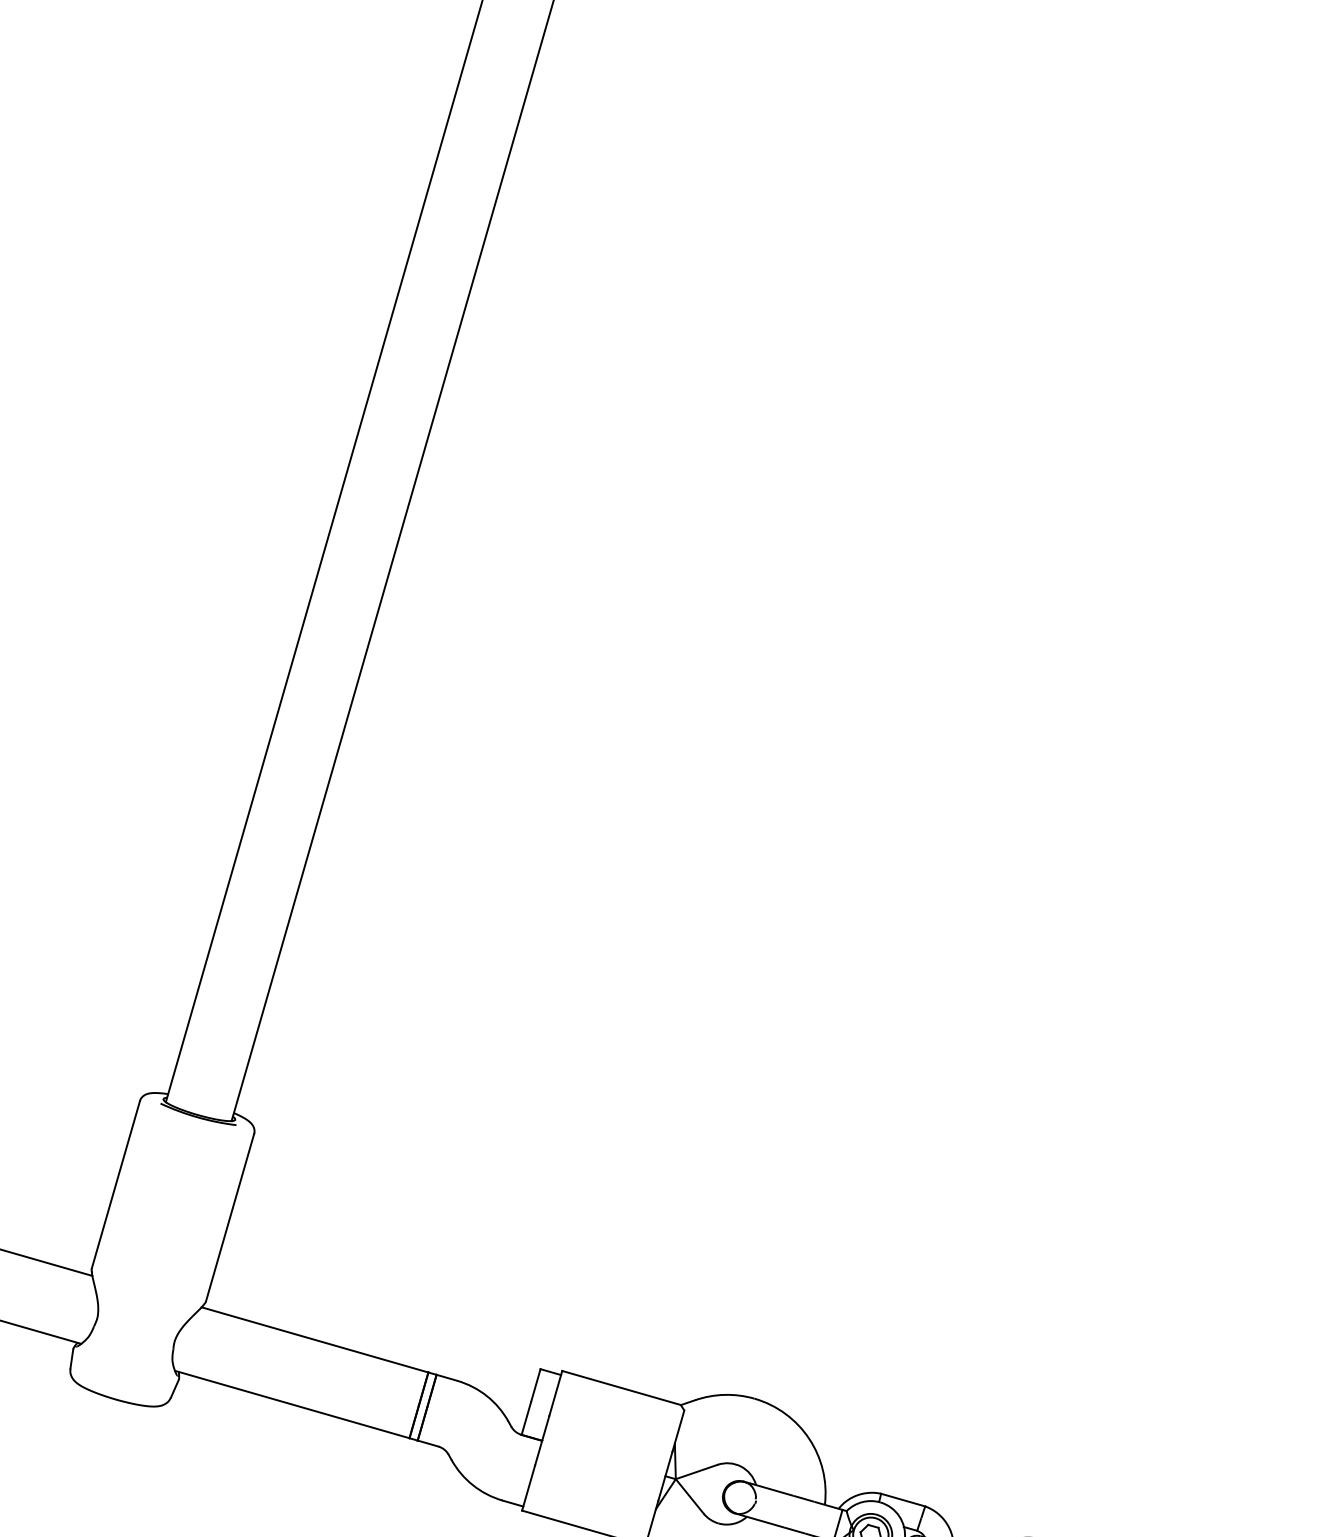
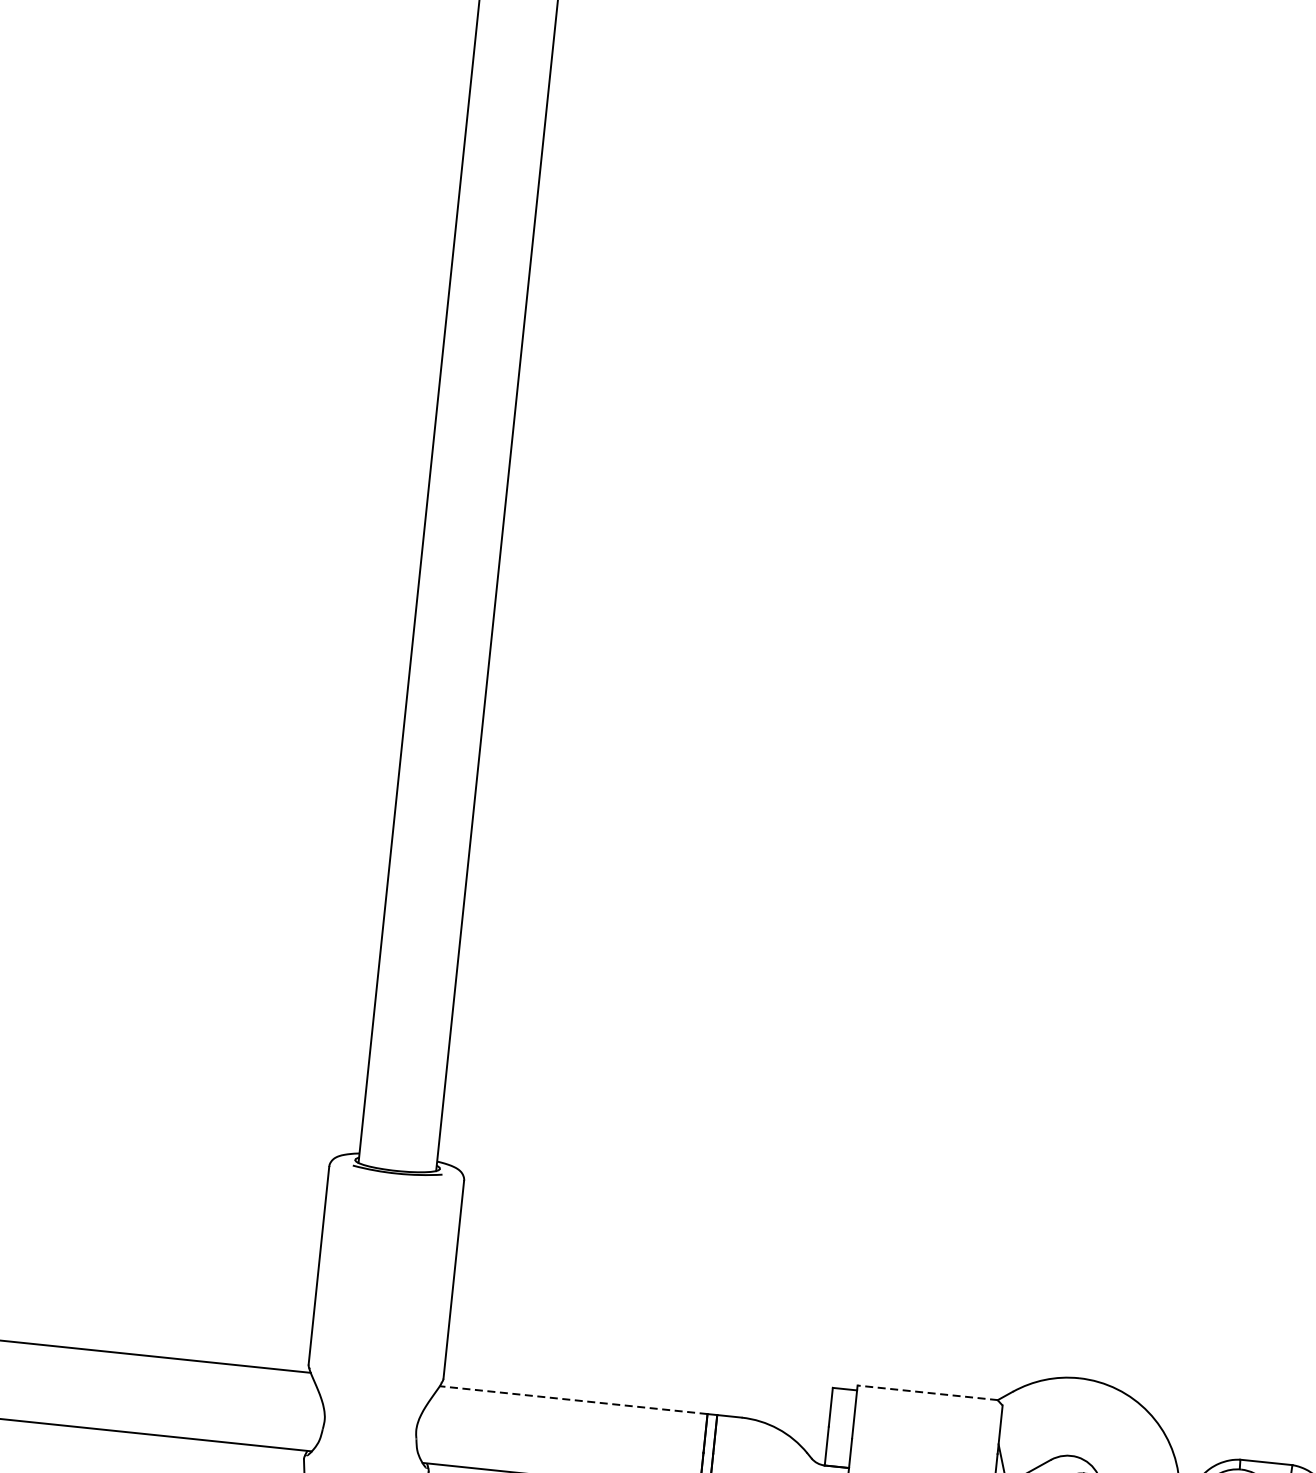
line: (315, 1339) -> (574, 1399), solid -> dashed
line: (621, 1388) -> (927, 1393), solid -> dashed

